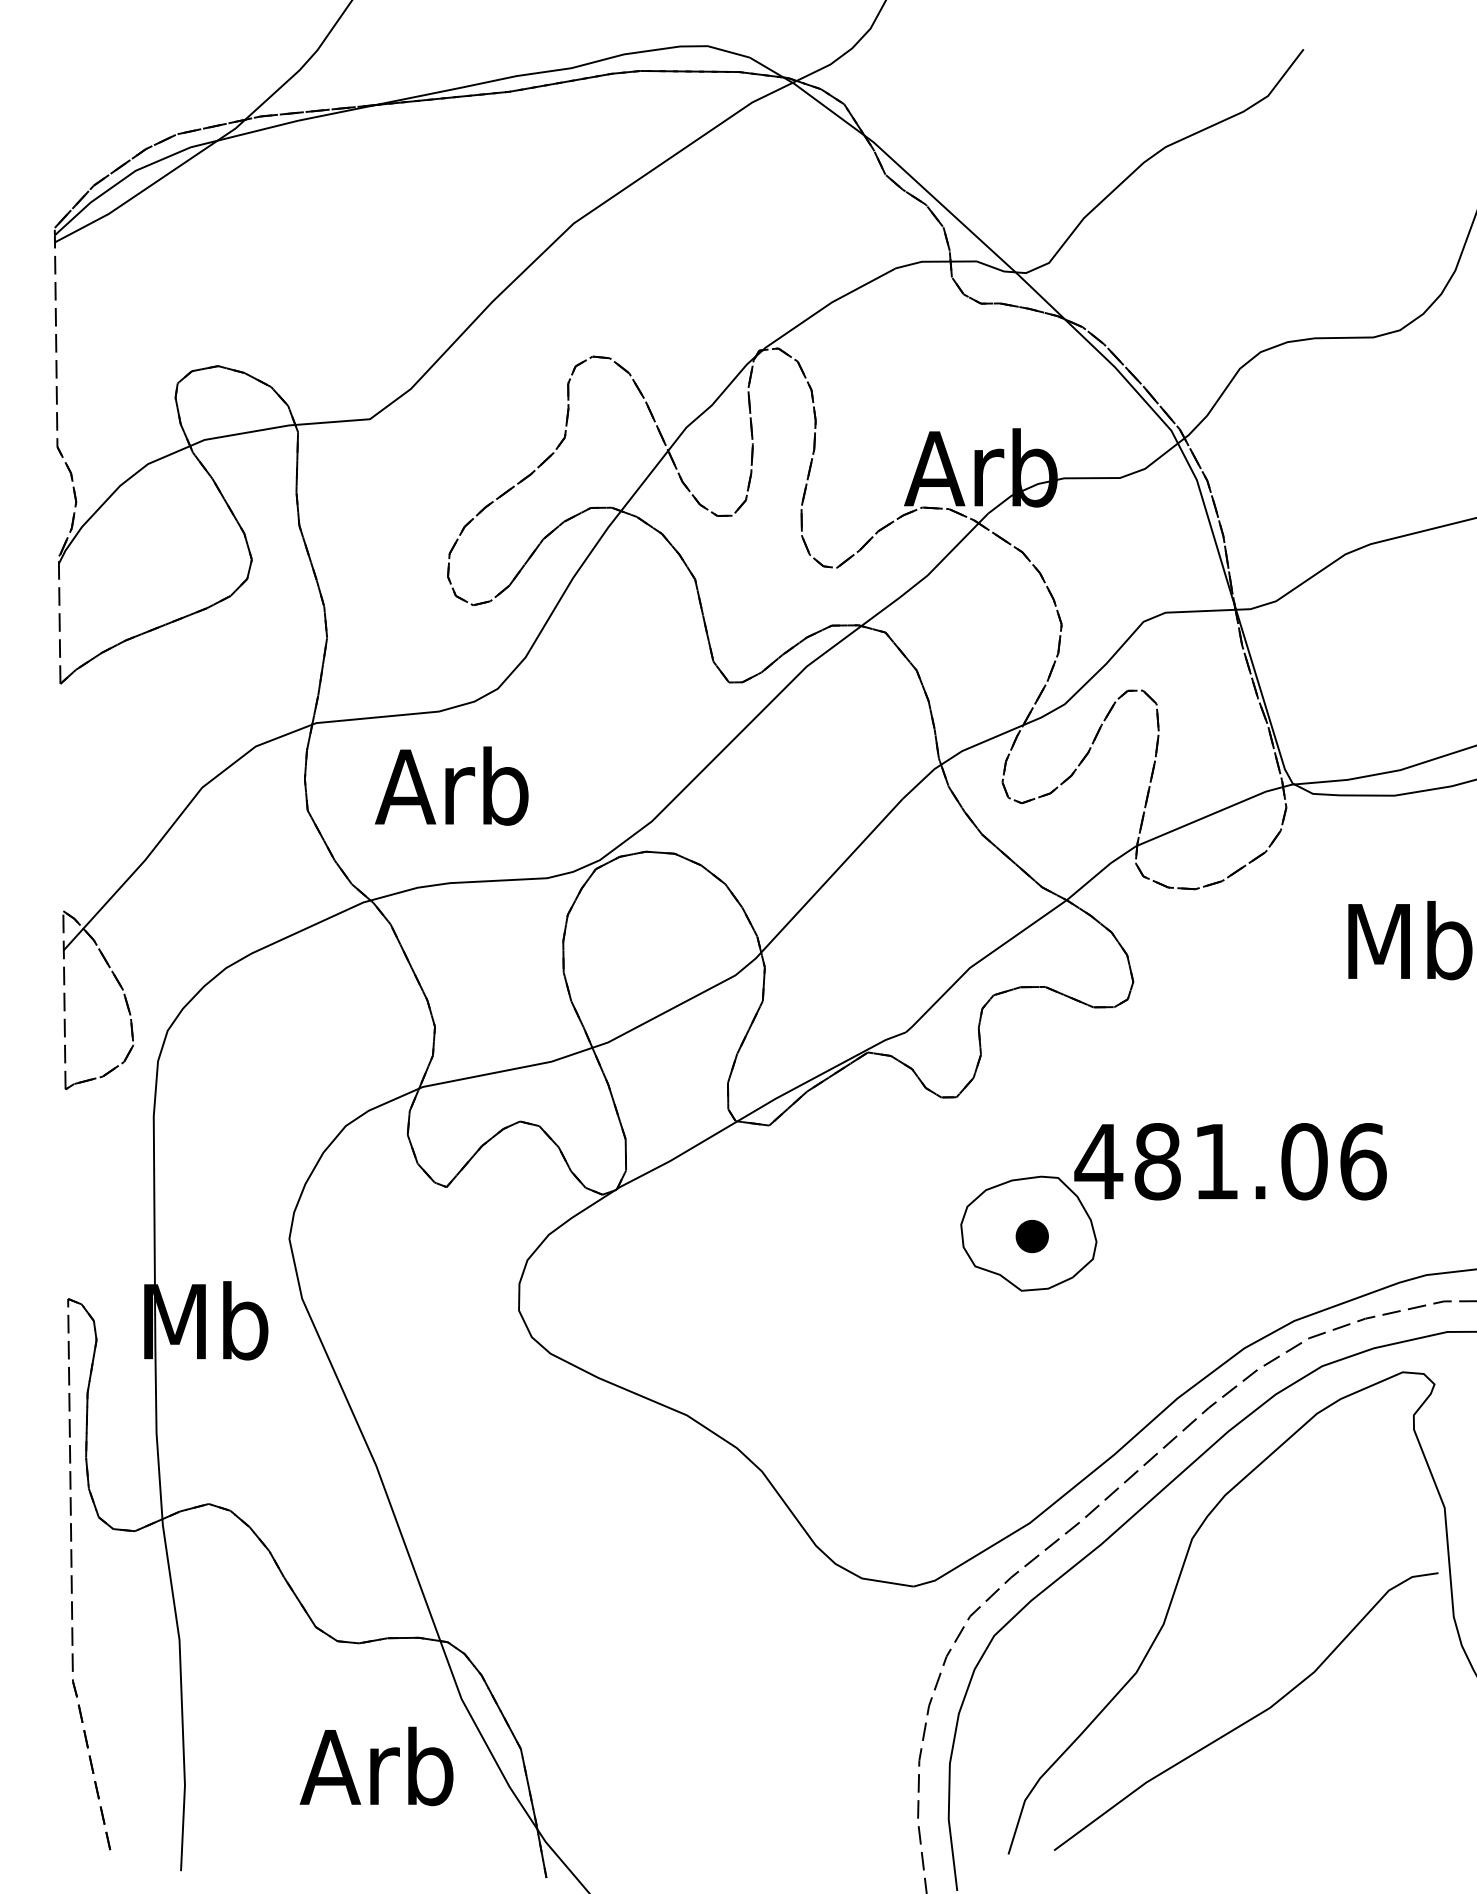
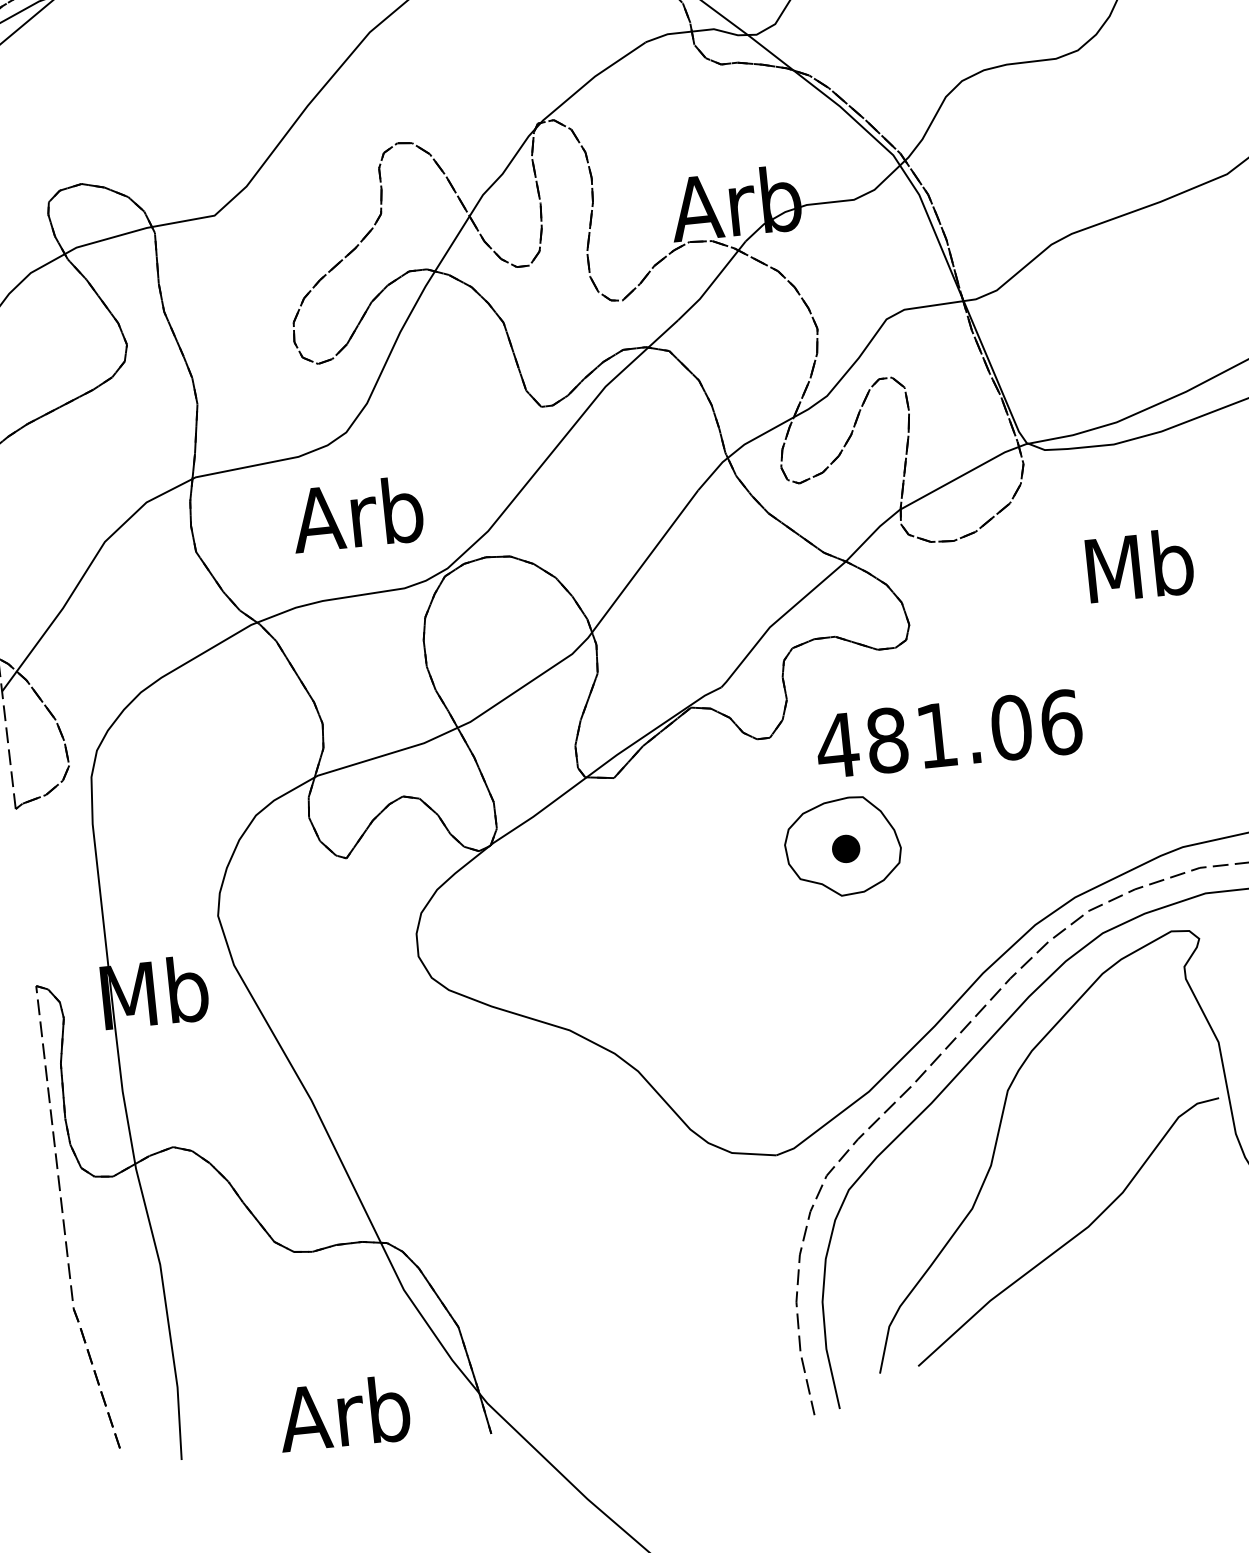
text: (451, 785) -> (356, 514), moved
text: (1230, 1161) -> (948, 734), moved
text: (376, 1766) -> (343, 1413), moved

